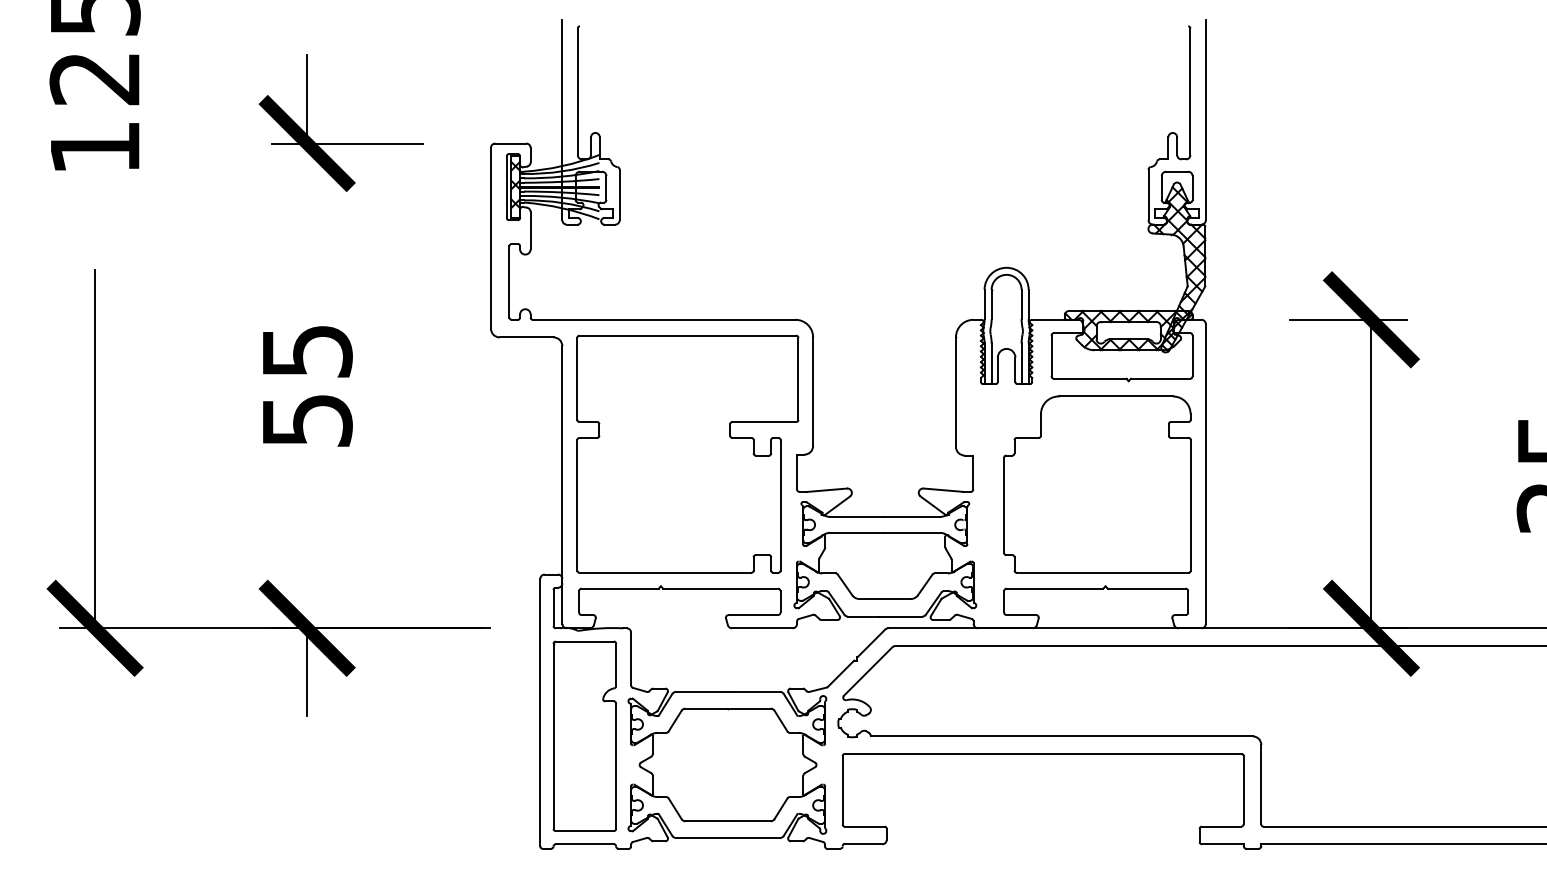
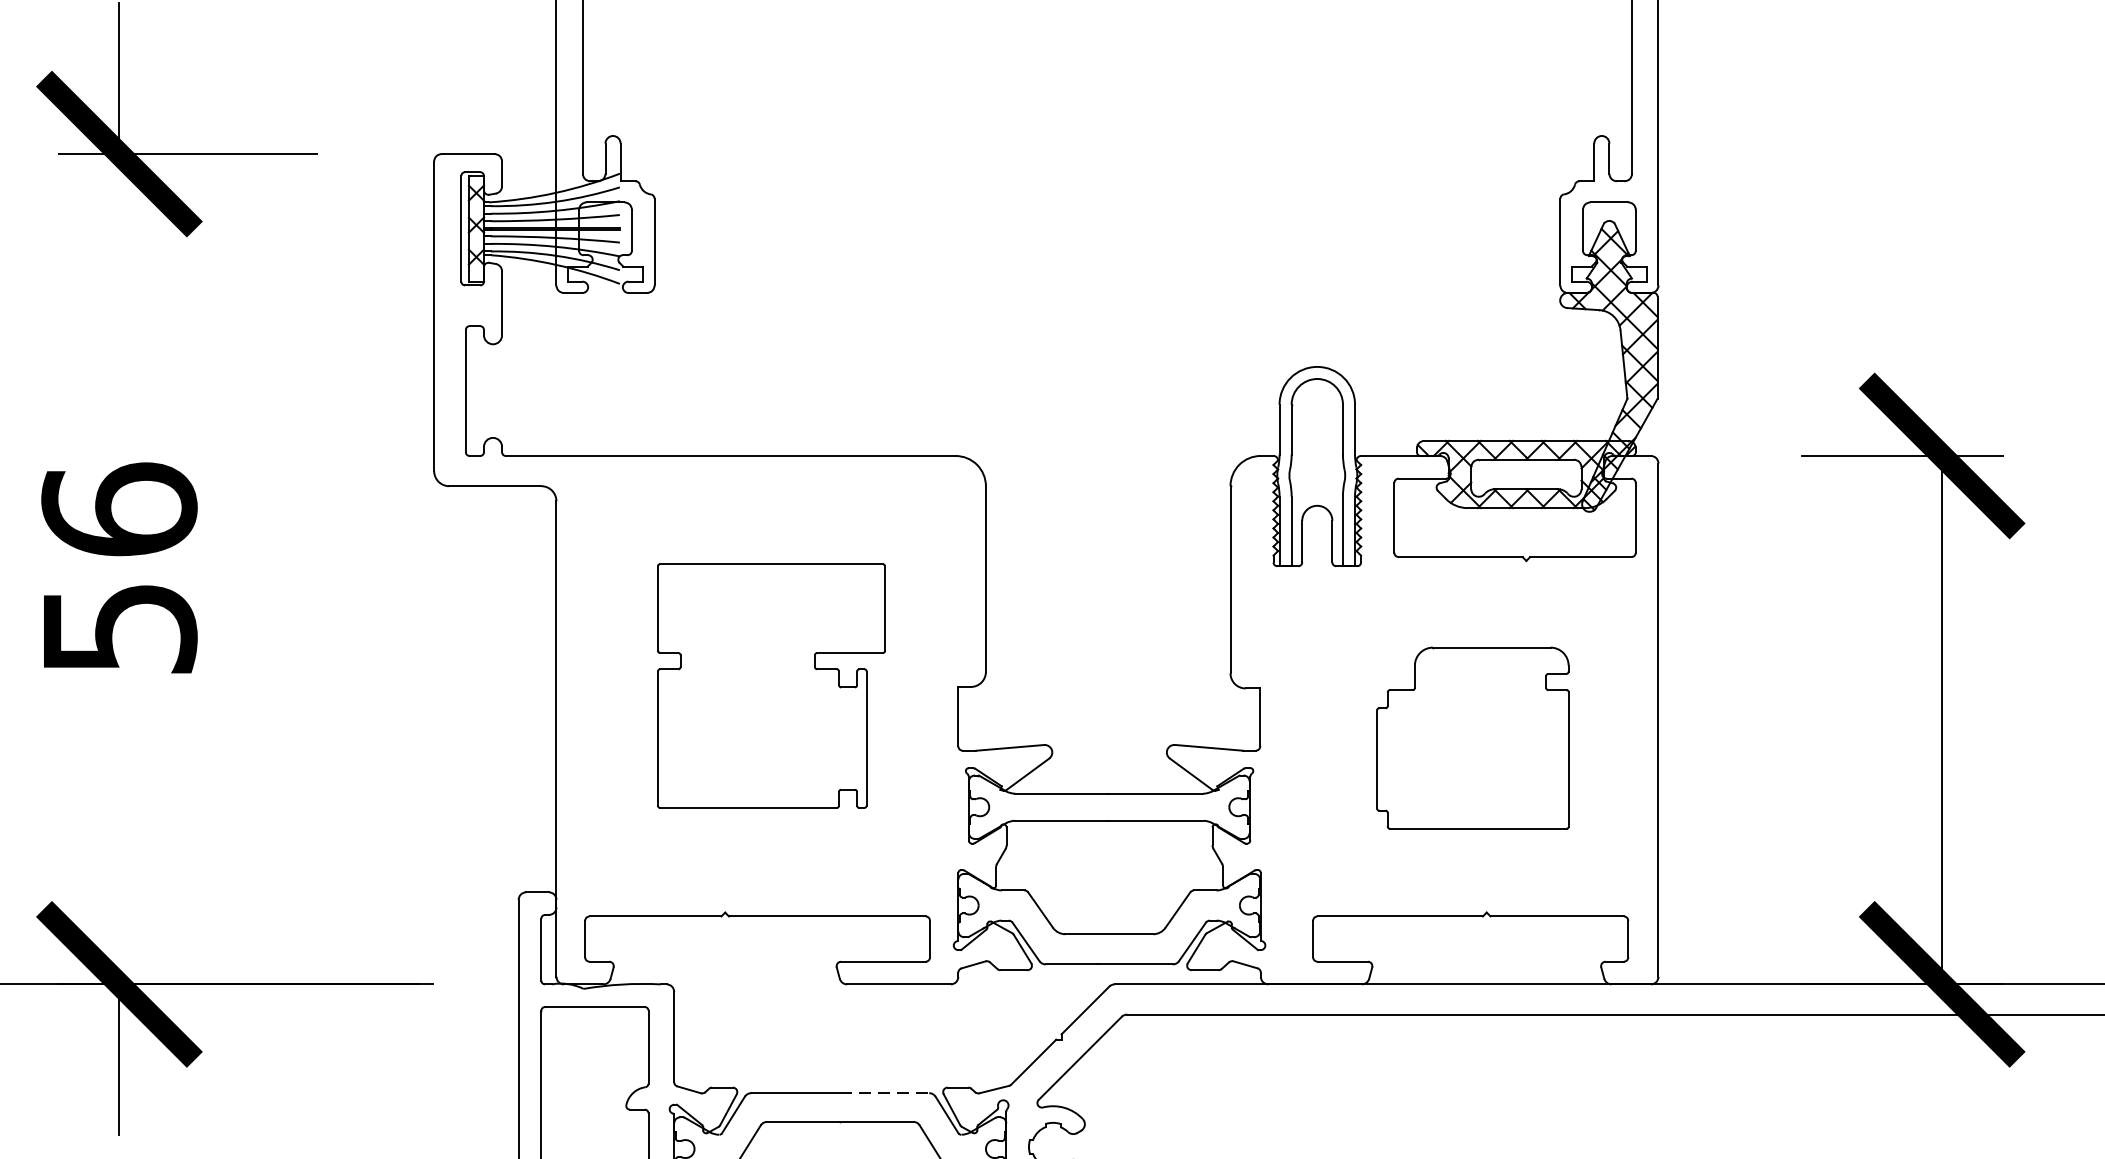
text: (306, 350) -> (118, 508), 55 -> 56
part: (687, 453) -> (770, 684), size x0.6
part: (1097, 484) -> (1472, 738), size x0.6
line: (754, 691) -> (885, 1092), solid -> dashed

